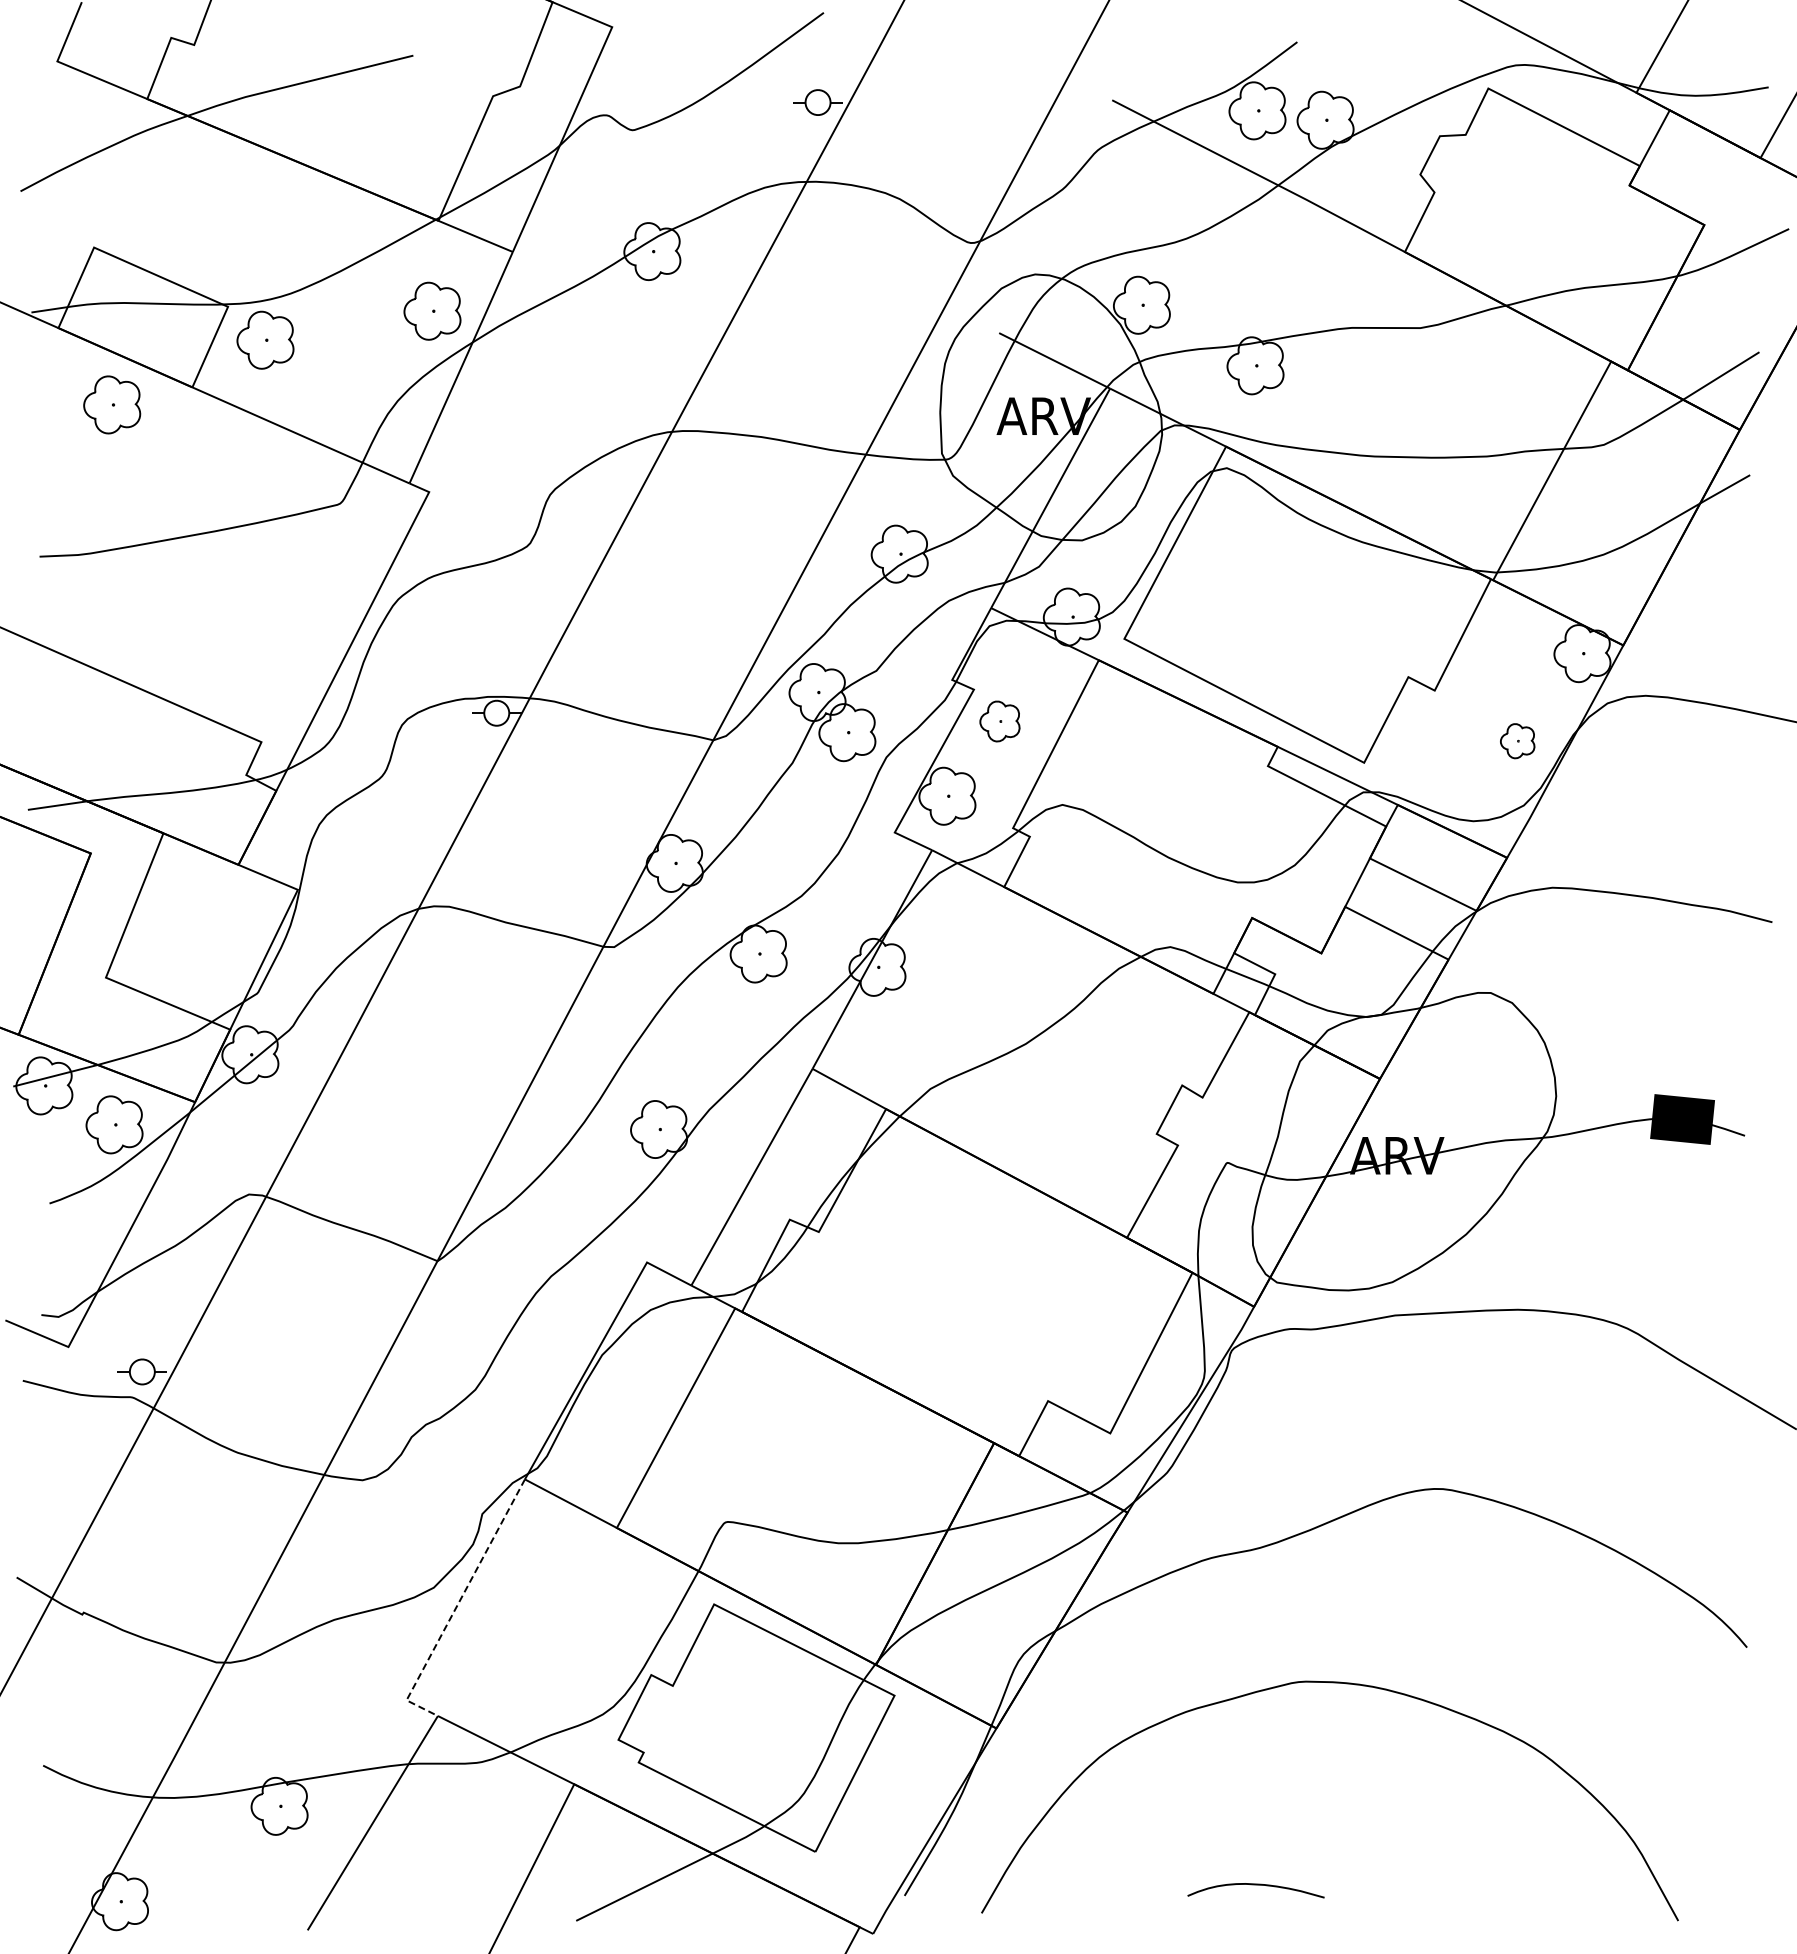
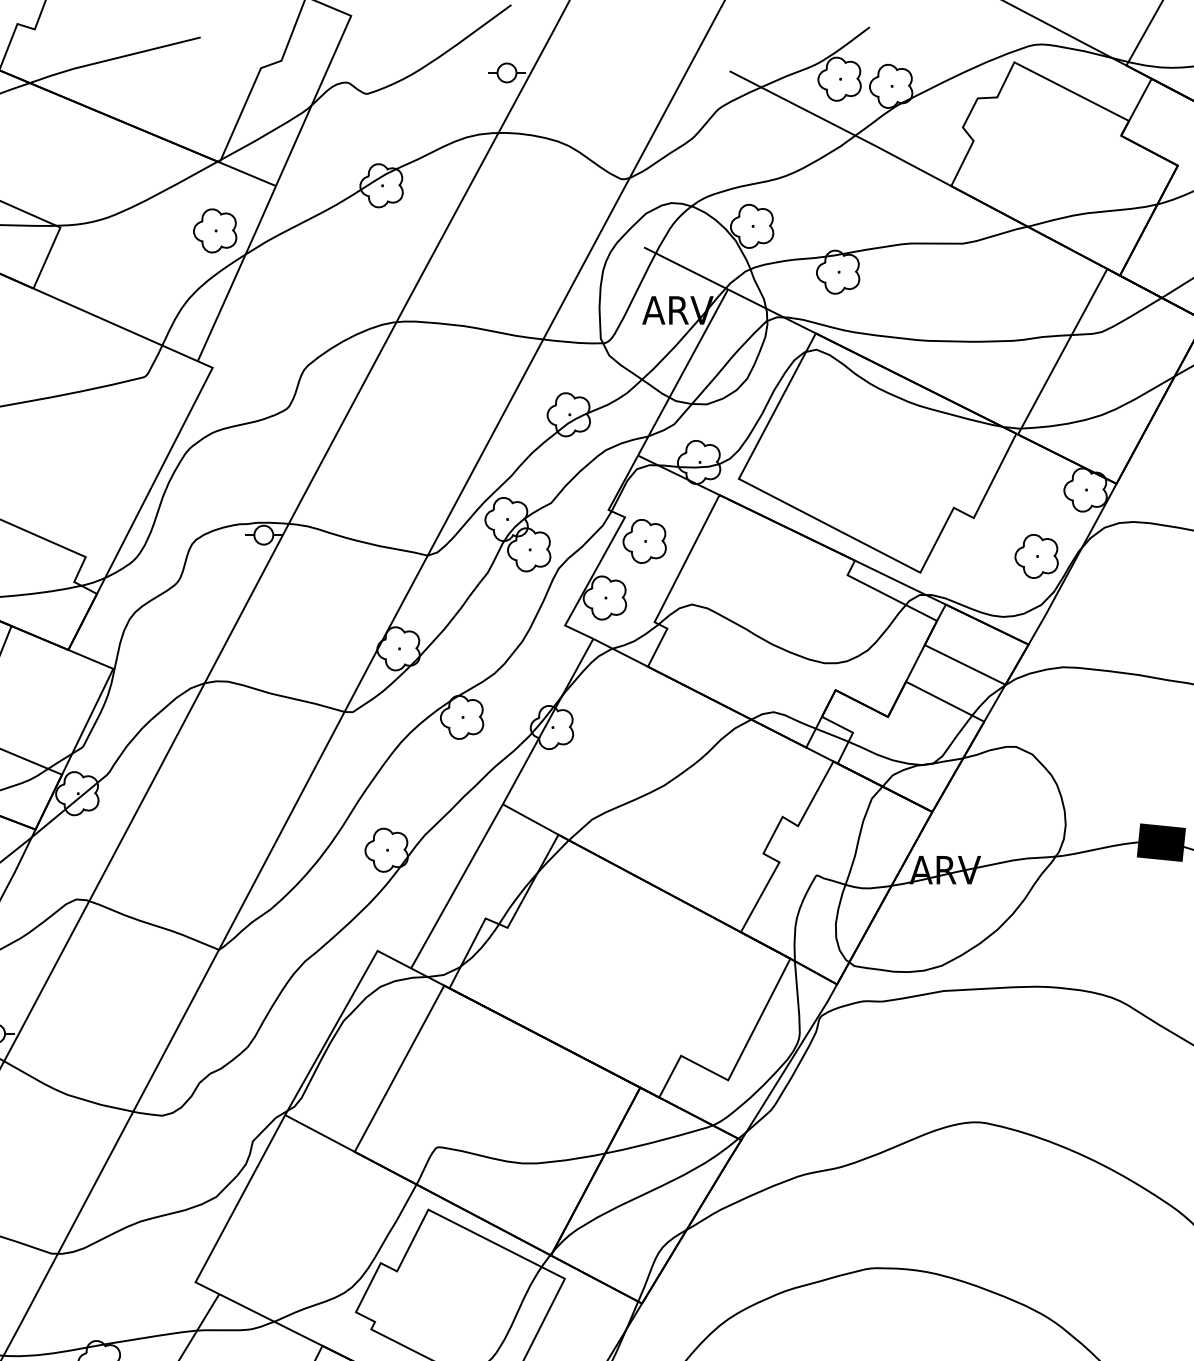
part: (265, 339) -> (88, 252), removed
part: (999, 721) -> (644, 541), size x1.43
part: (1517, 740) -> (1036, 555), size x1.67
line: (457, 1606) -> (234, 1211), dashed -> solid

